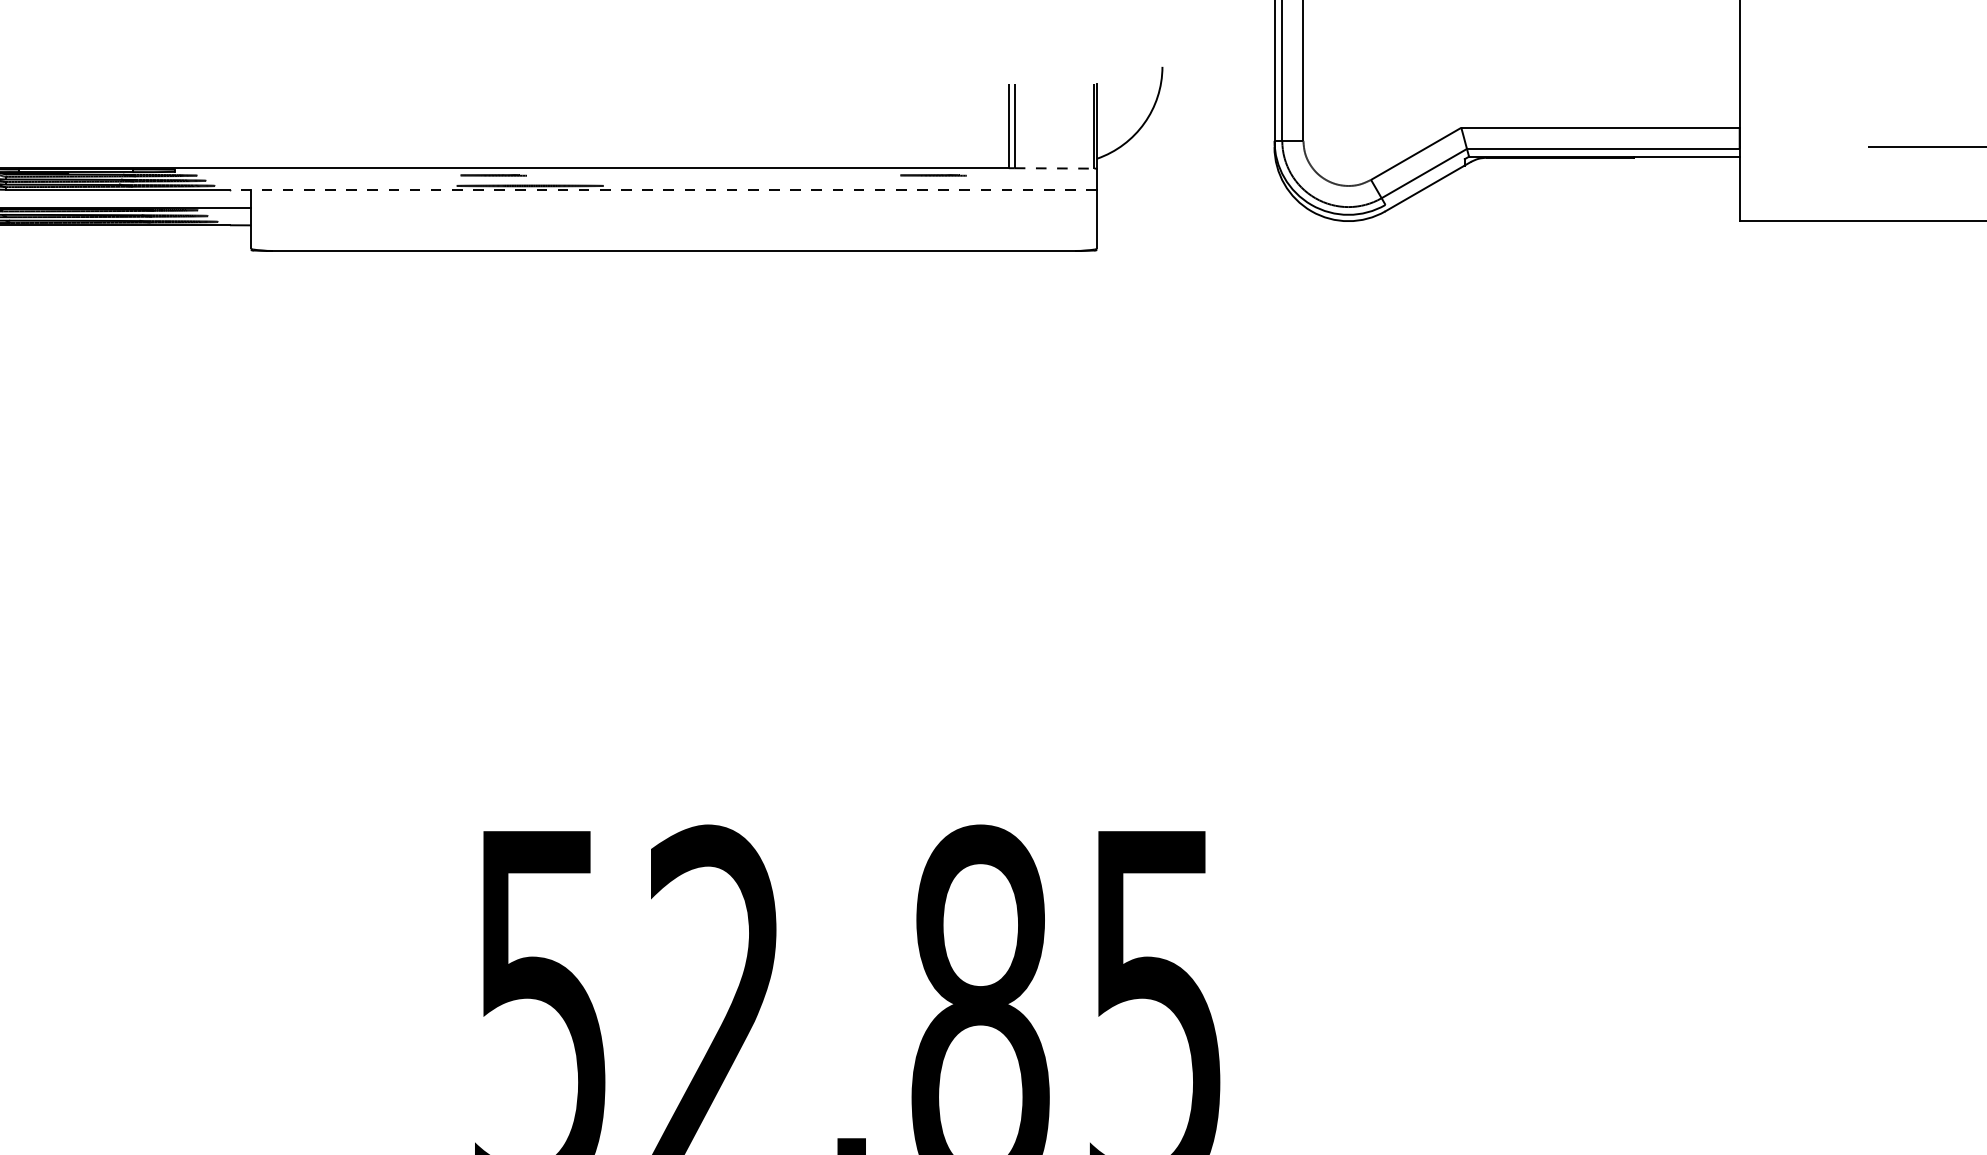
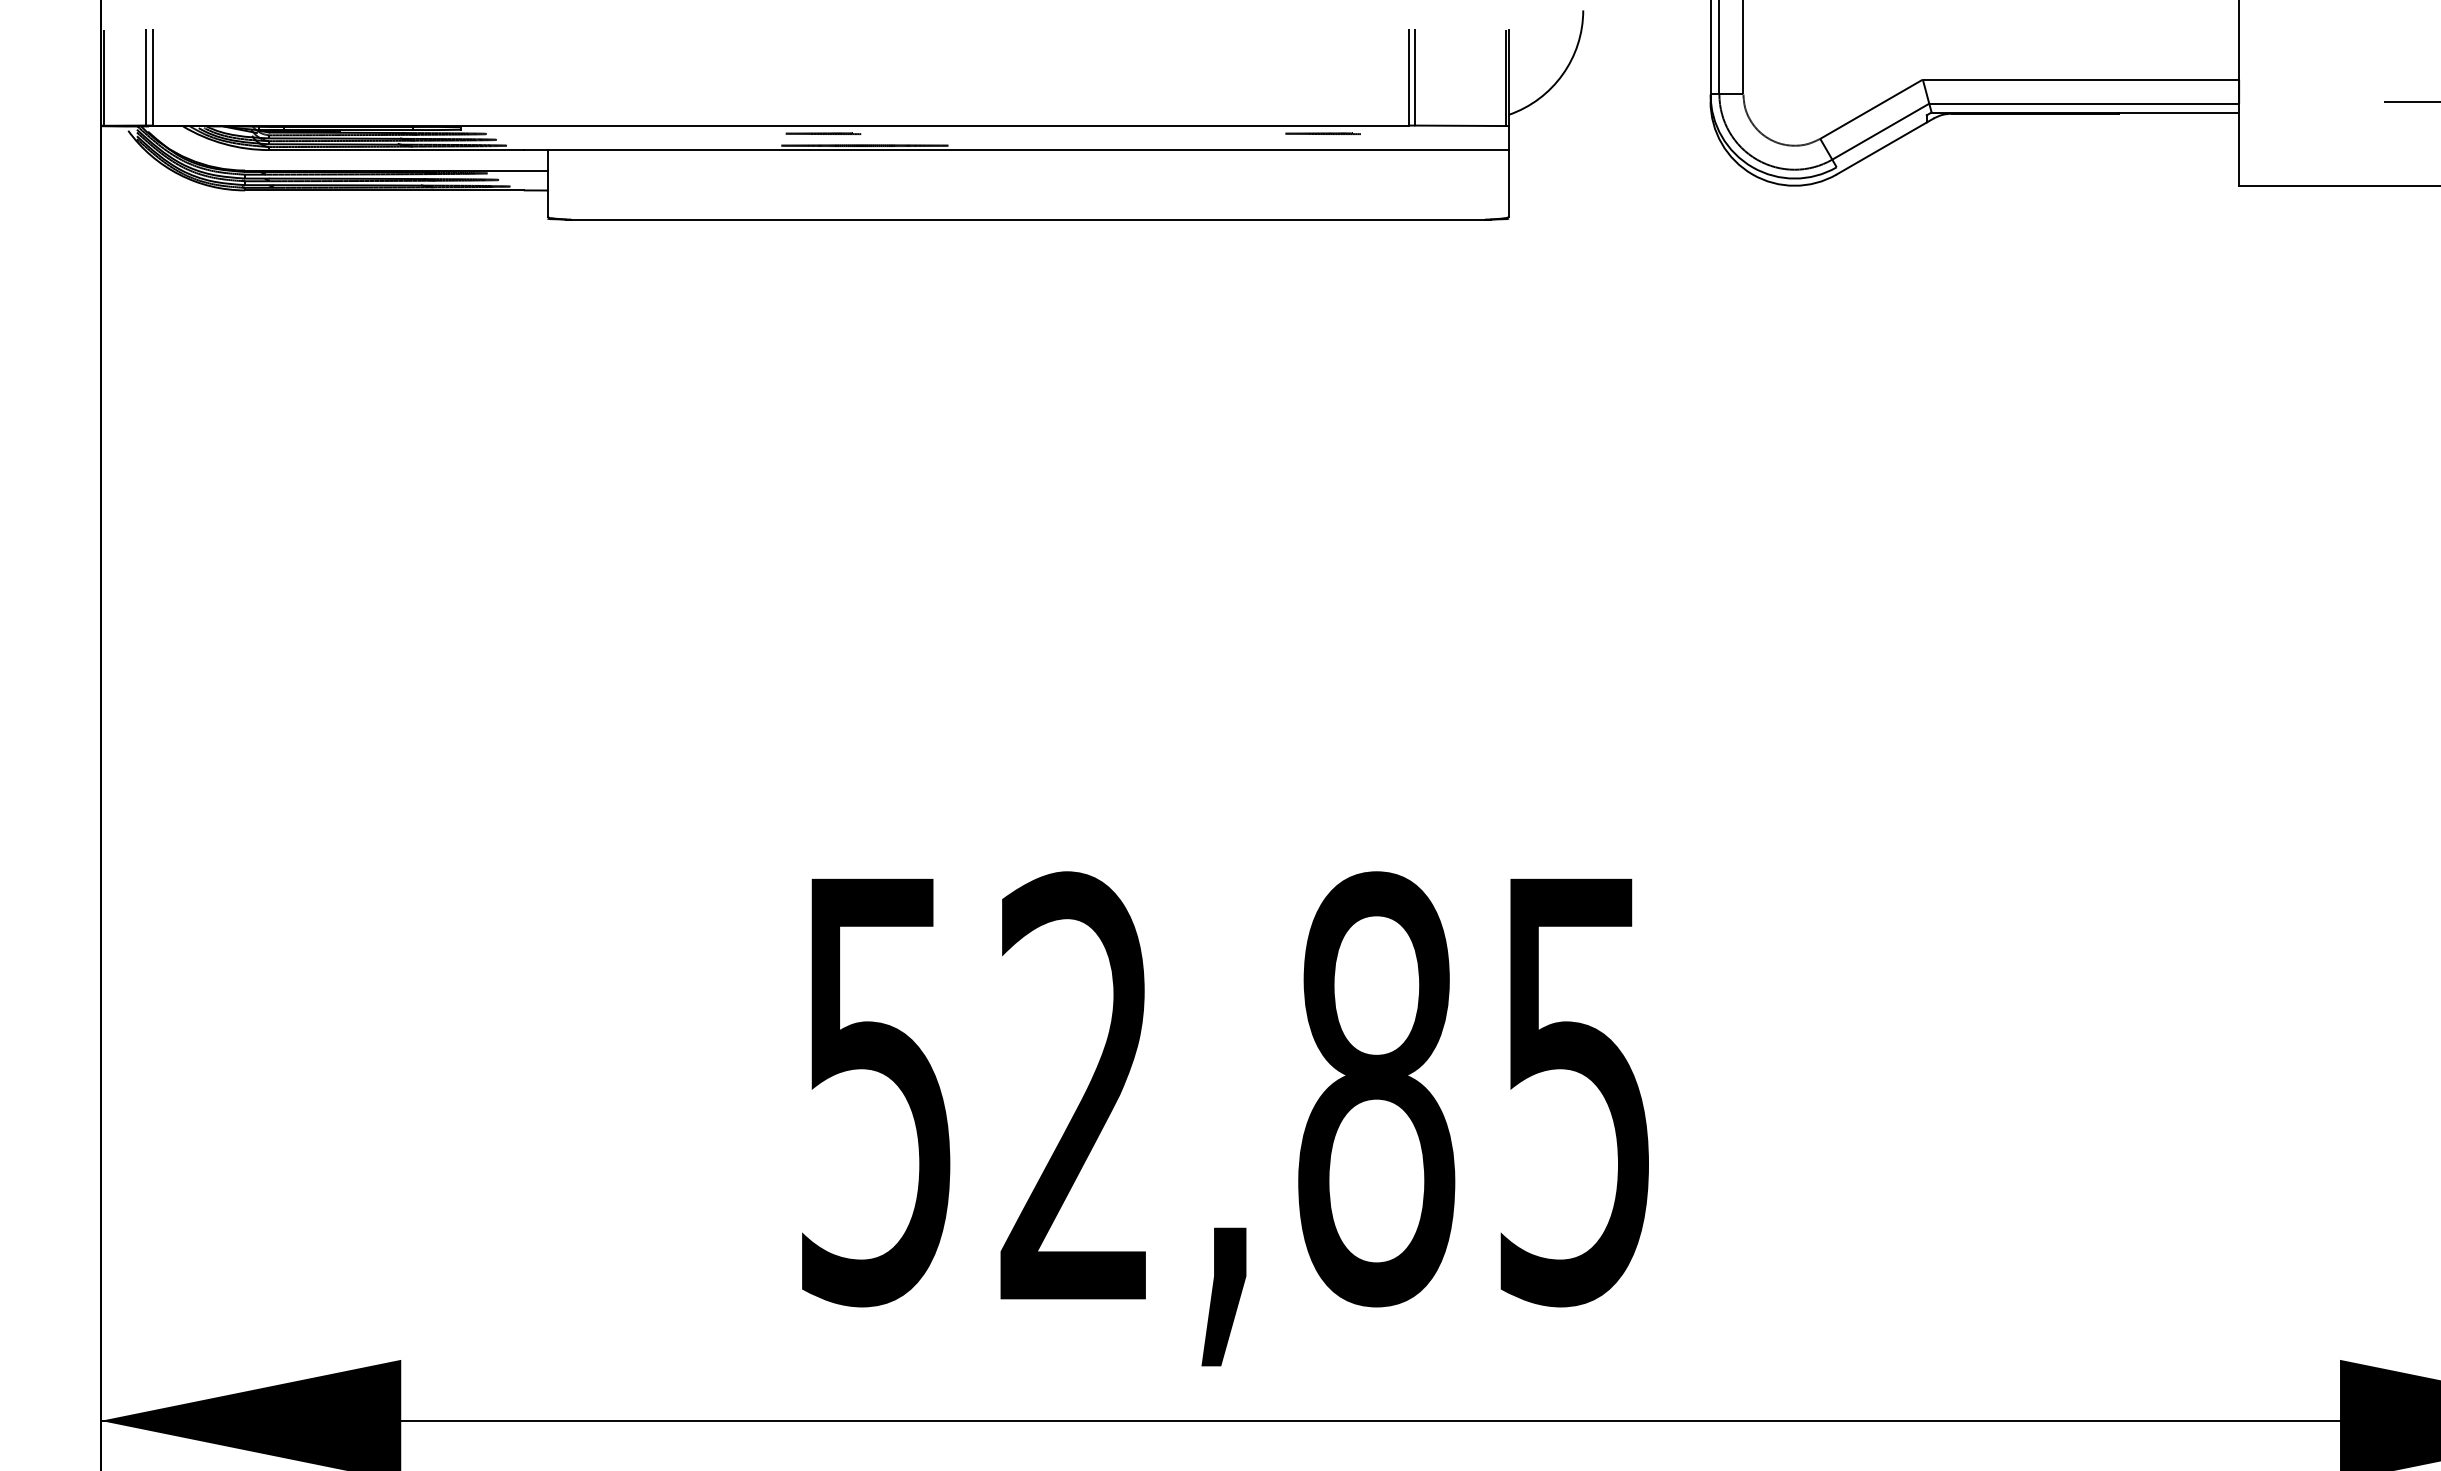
line: (1055, 168) -> (1461, 125), dashed -> solid
line: (663, 190) -> (1016, 150), dashed -> solid

